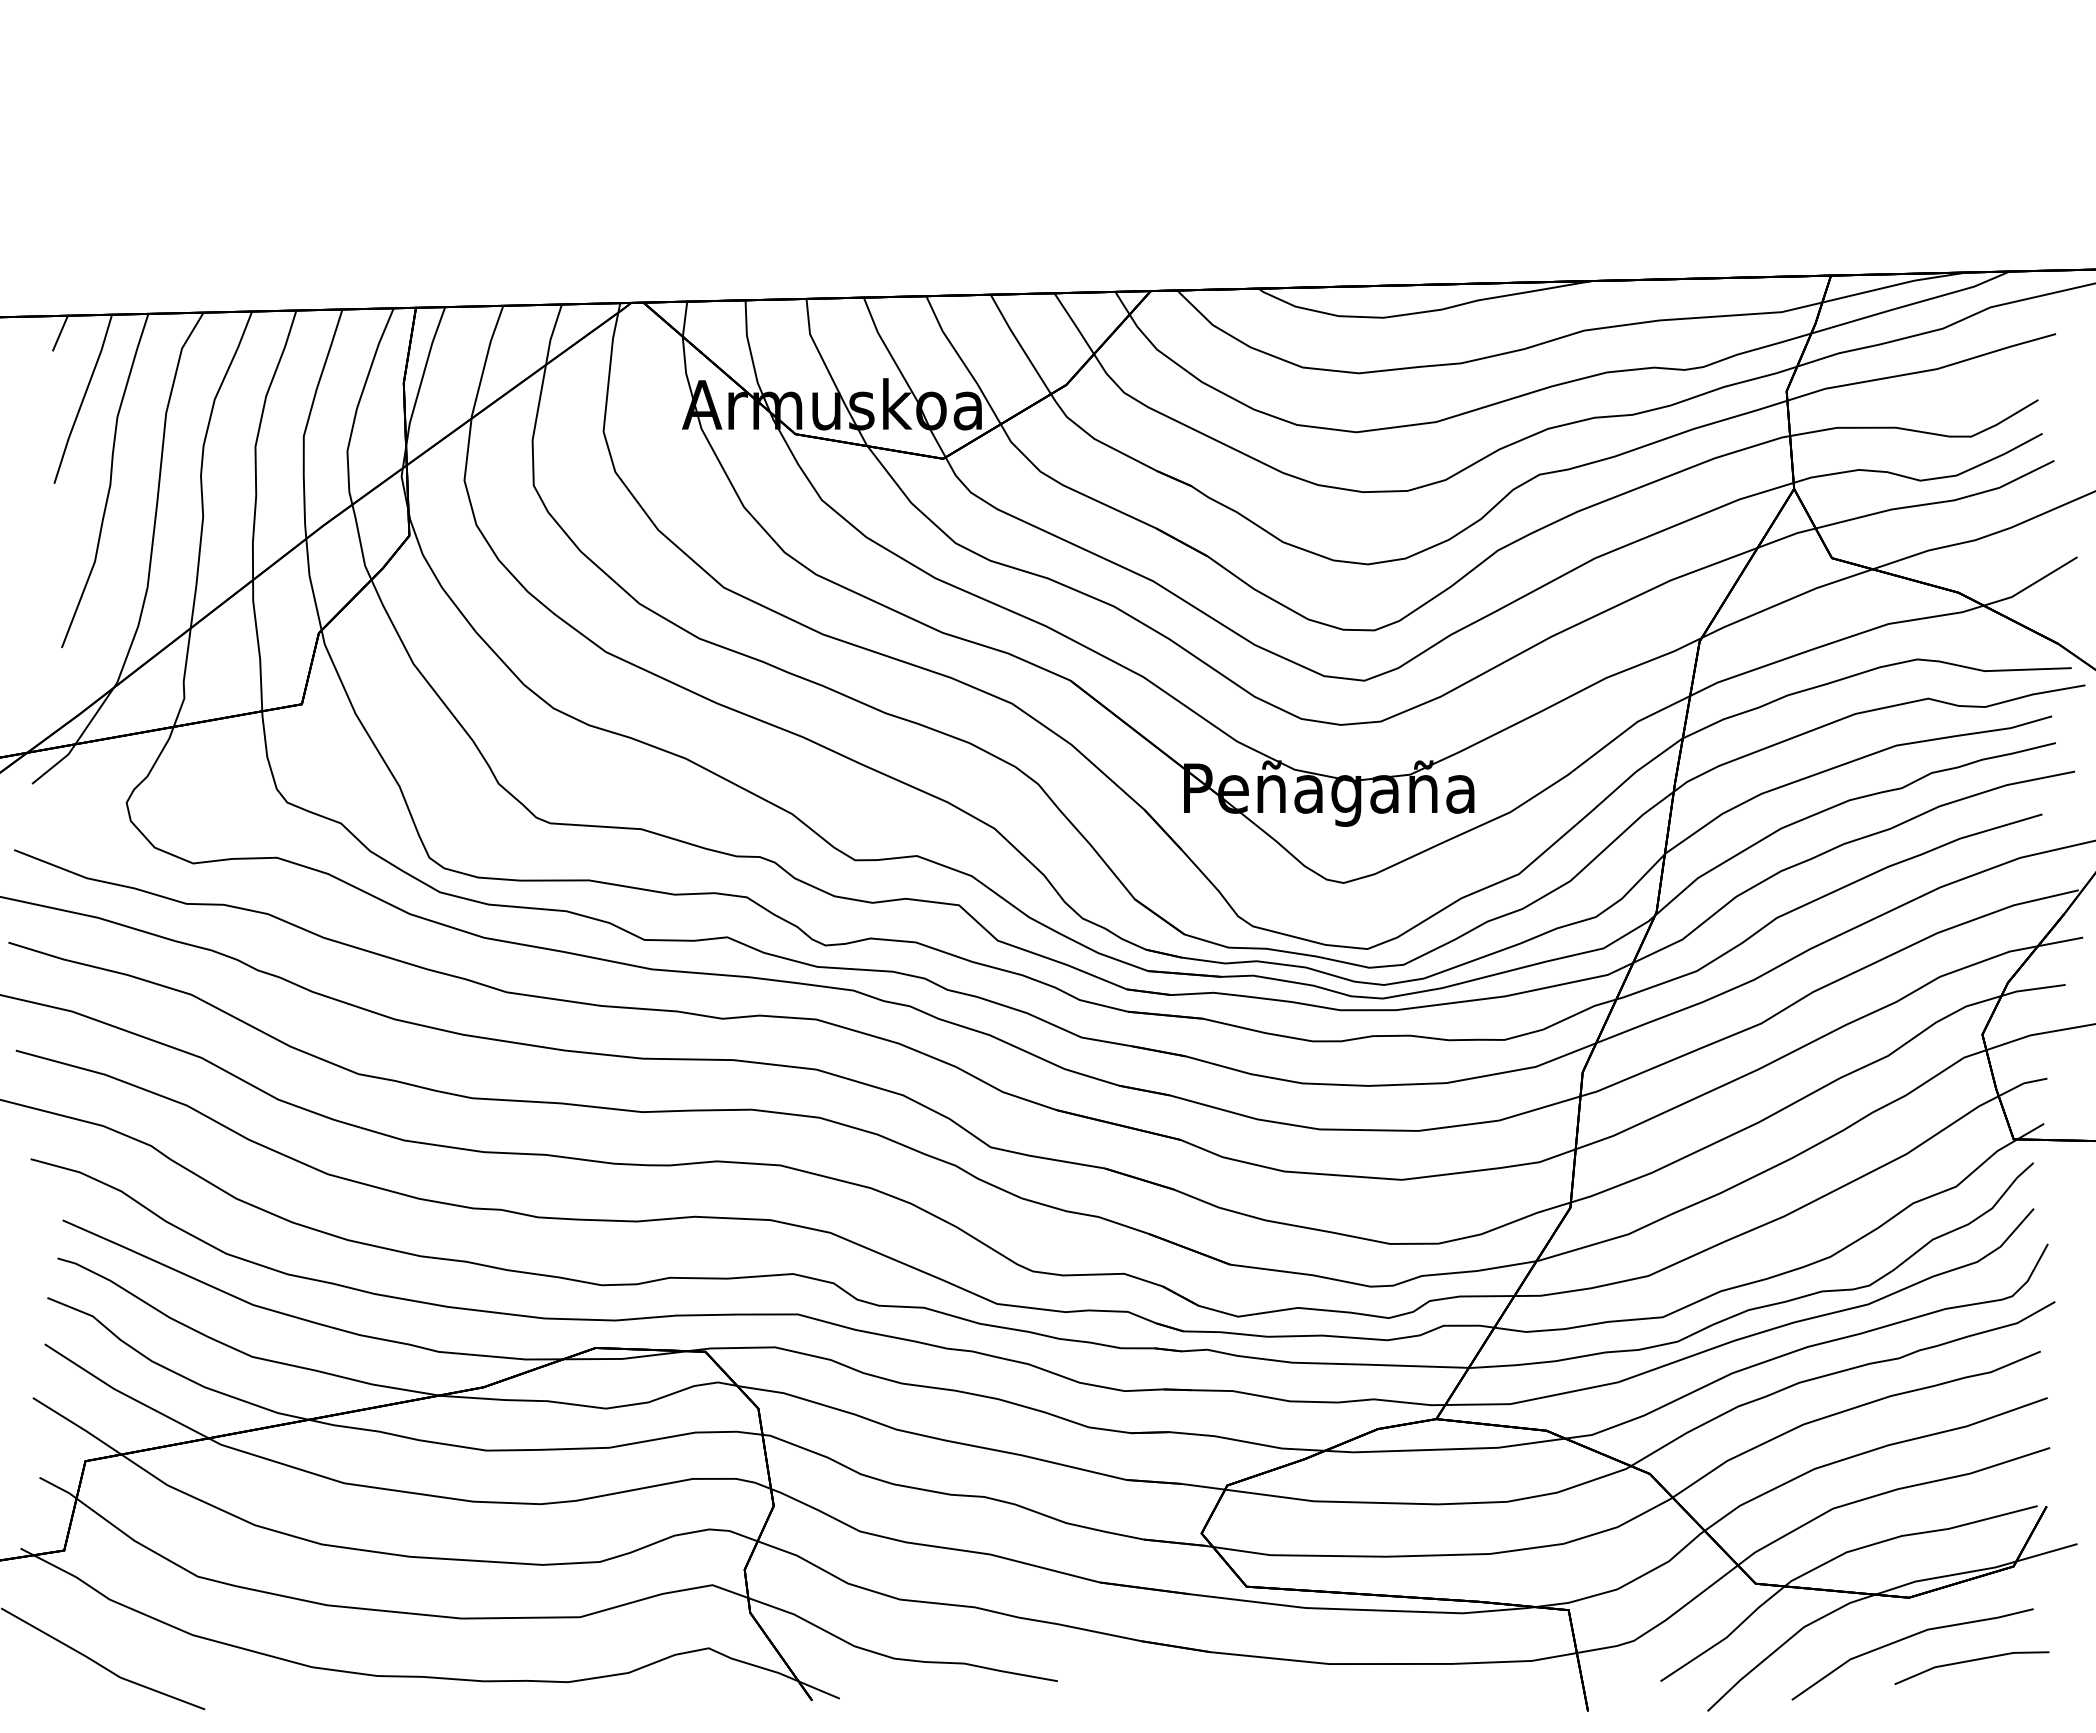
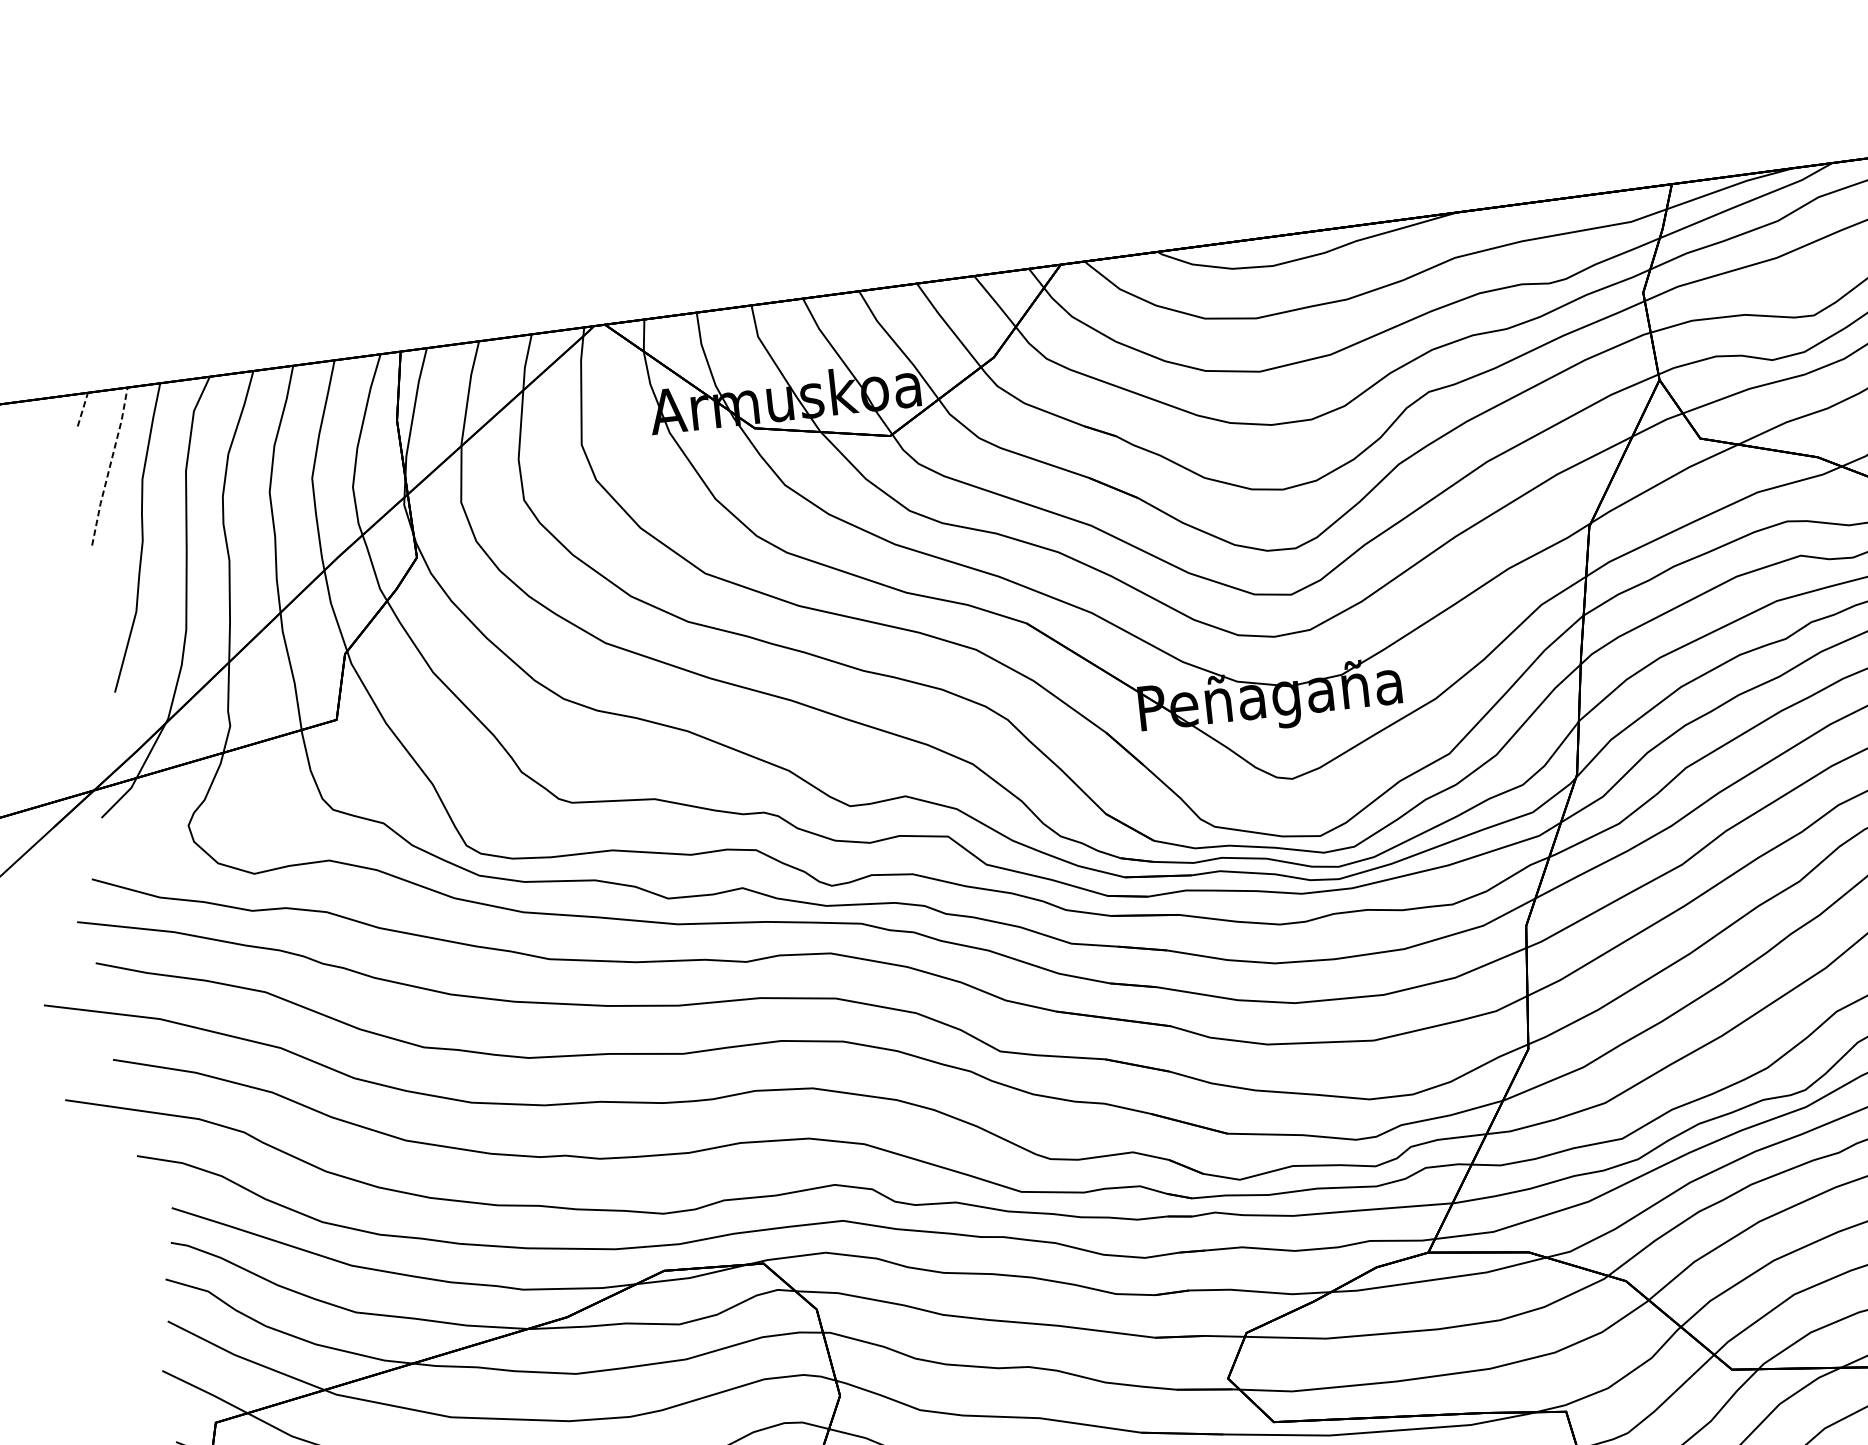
line: (60, 332) -> (82, 408), solid -> dashed
line: (83, 398) -> (110, 465), solid -> dashed

